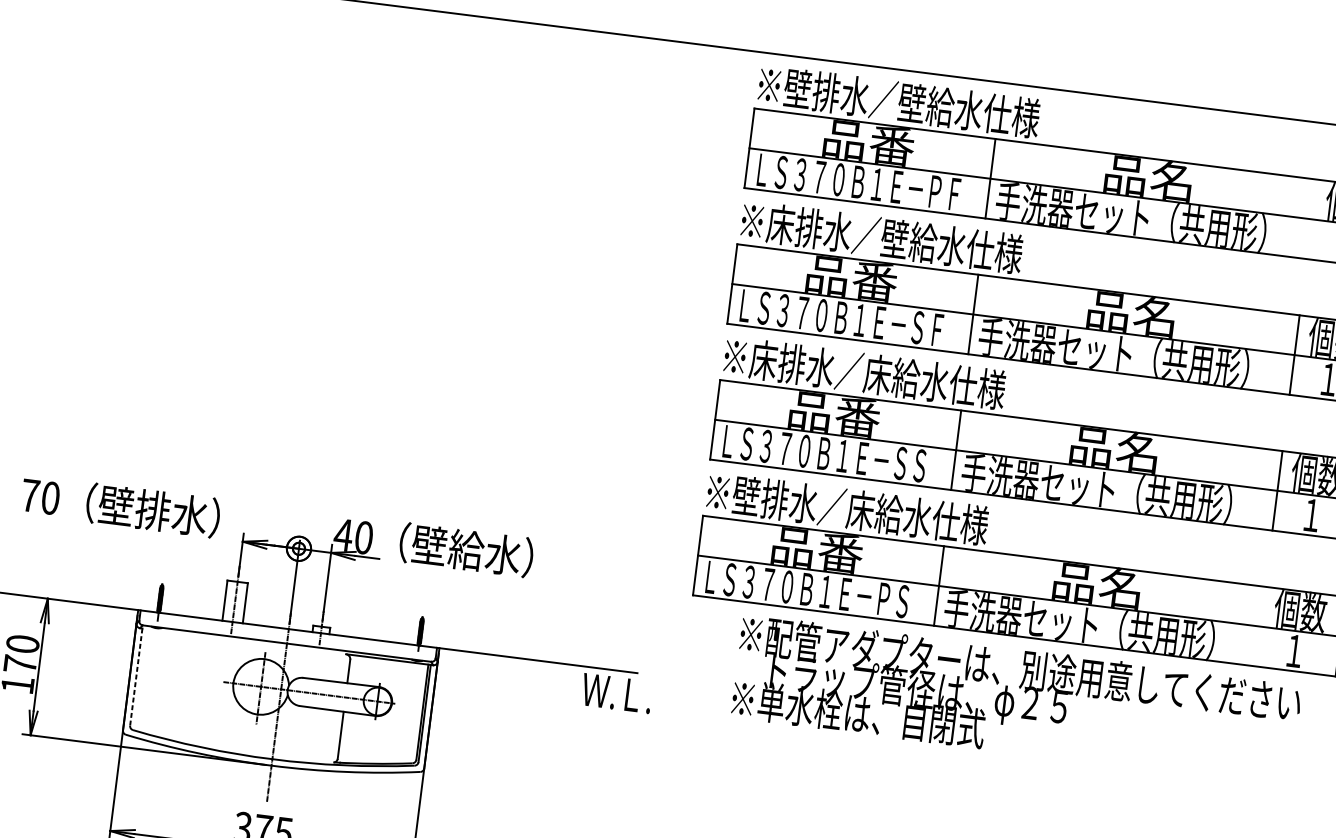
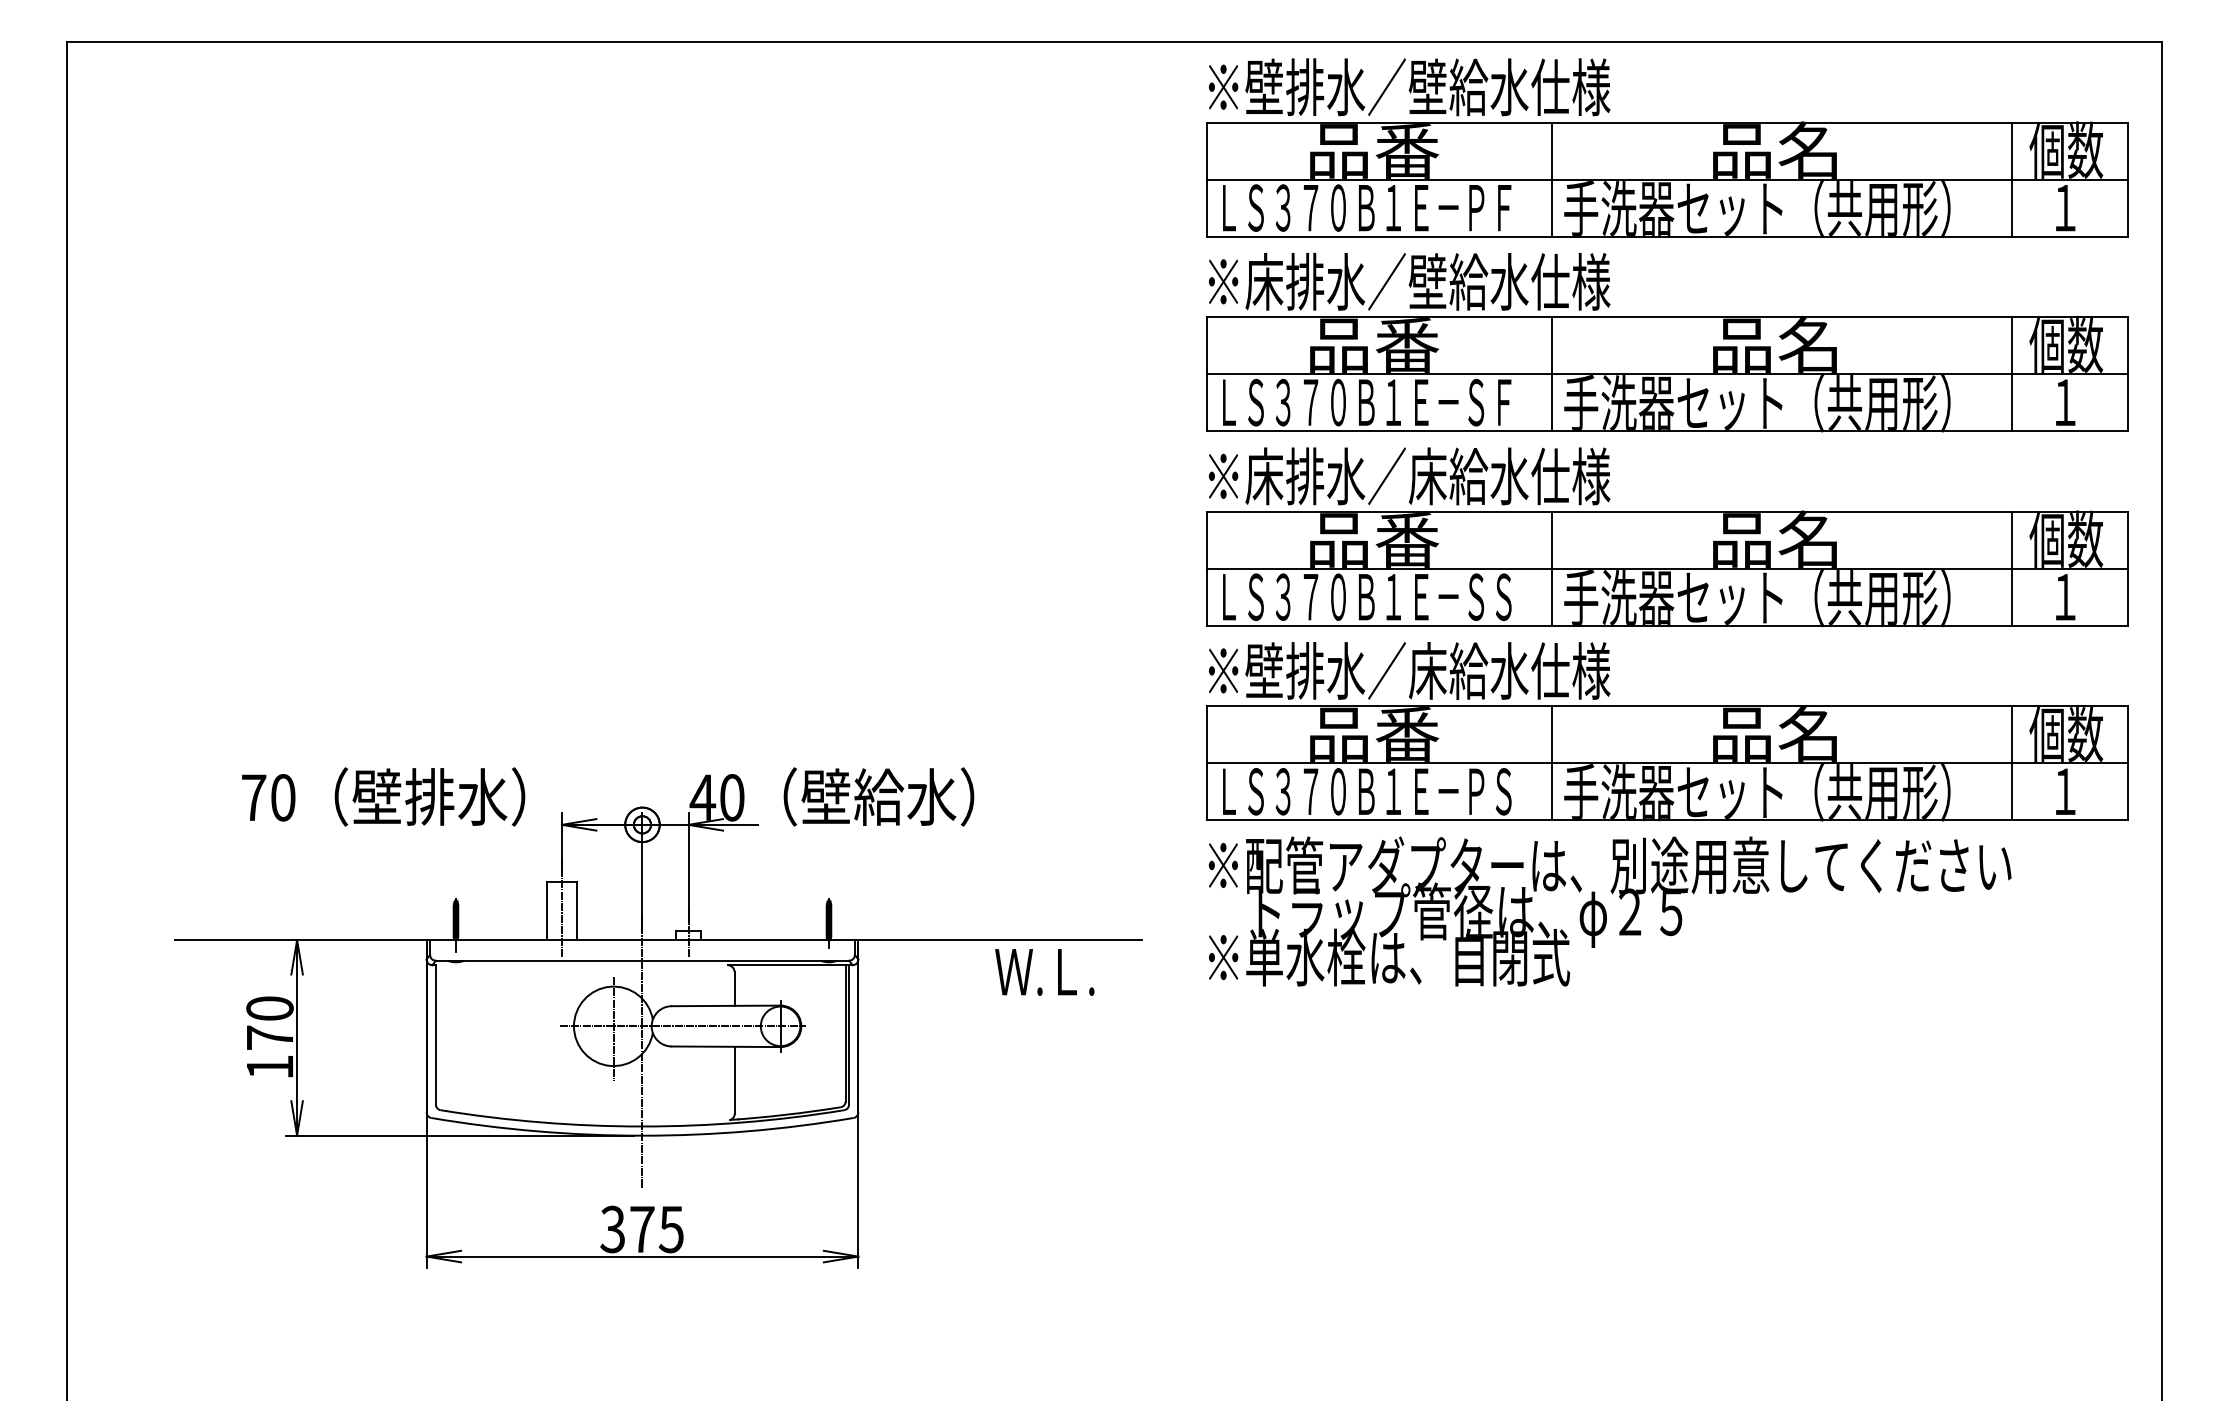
line: (1311, 219) -> (2012, 179), added
line: (1260, 626) -> (2012, 763), added
line: (136, 676) -> (435, 1034), dashed -> solid
text: (616, 693) -> (1044, 972), moved
text: (1016, 700) -> (1609, 911), moved

